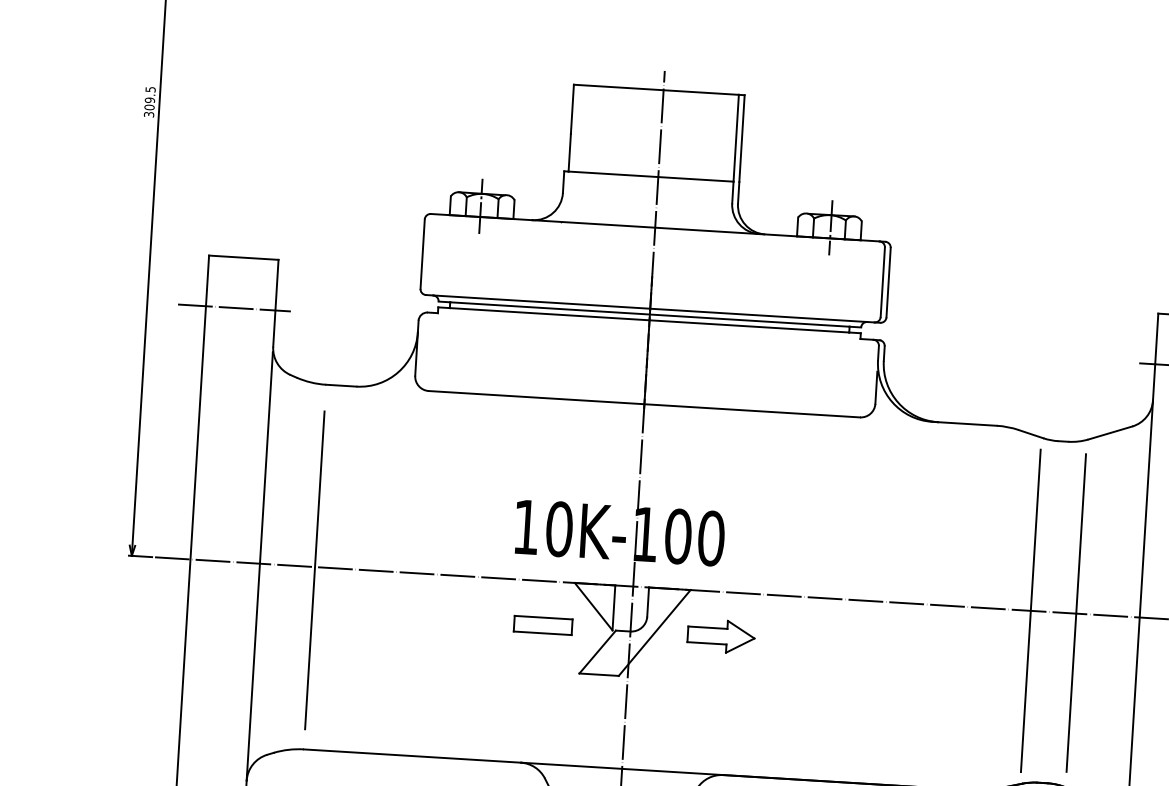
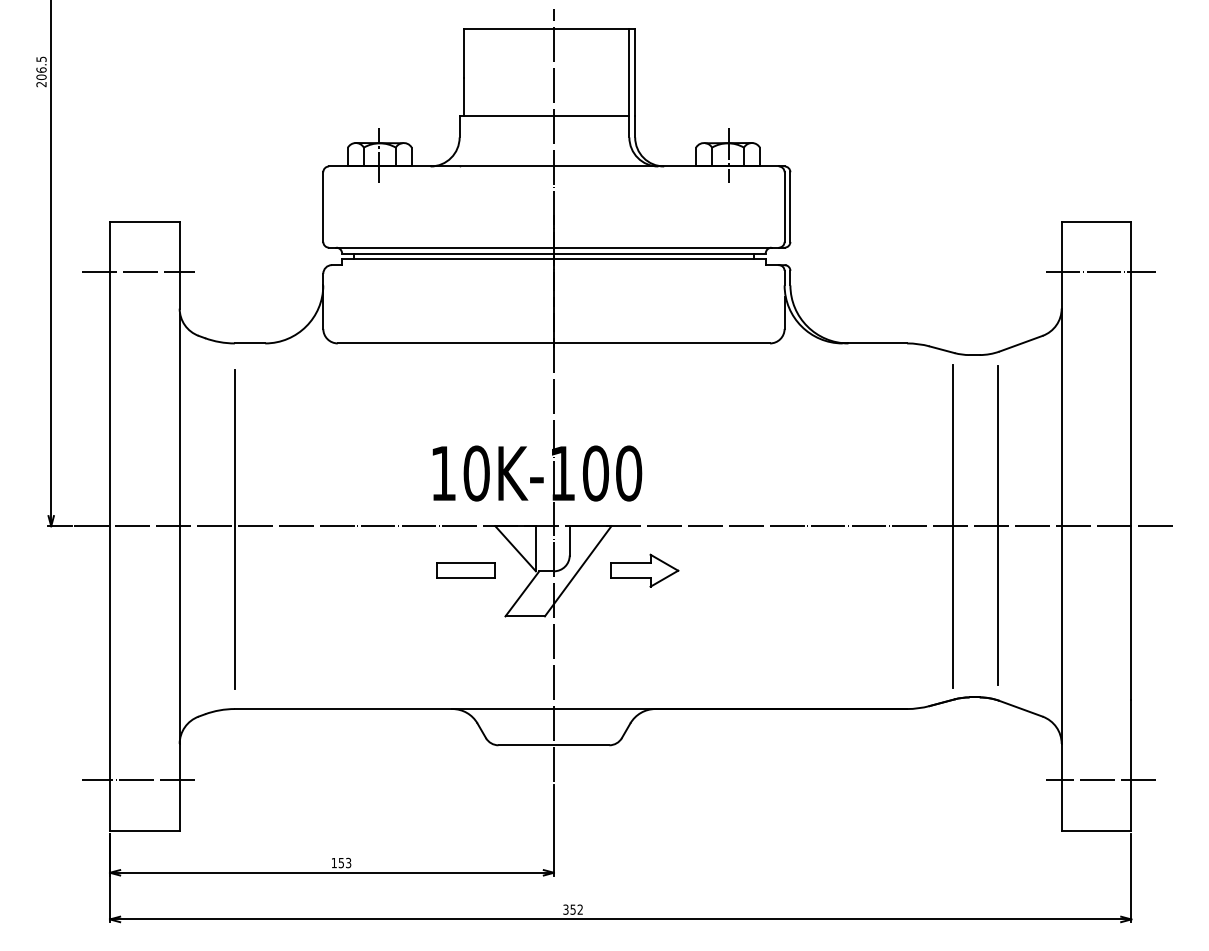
text: (149, 107) -> (41, 77), 309.5 -> 206.5

